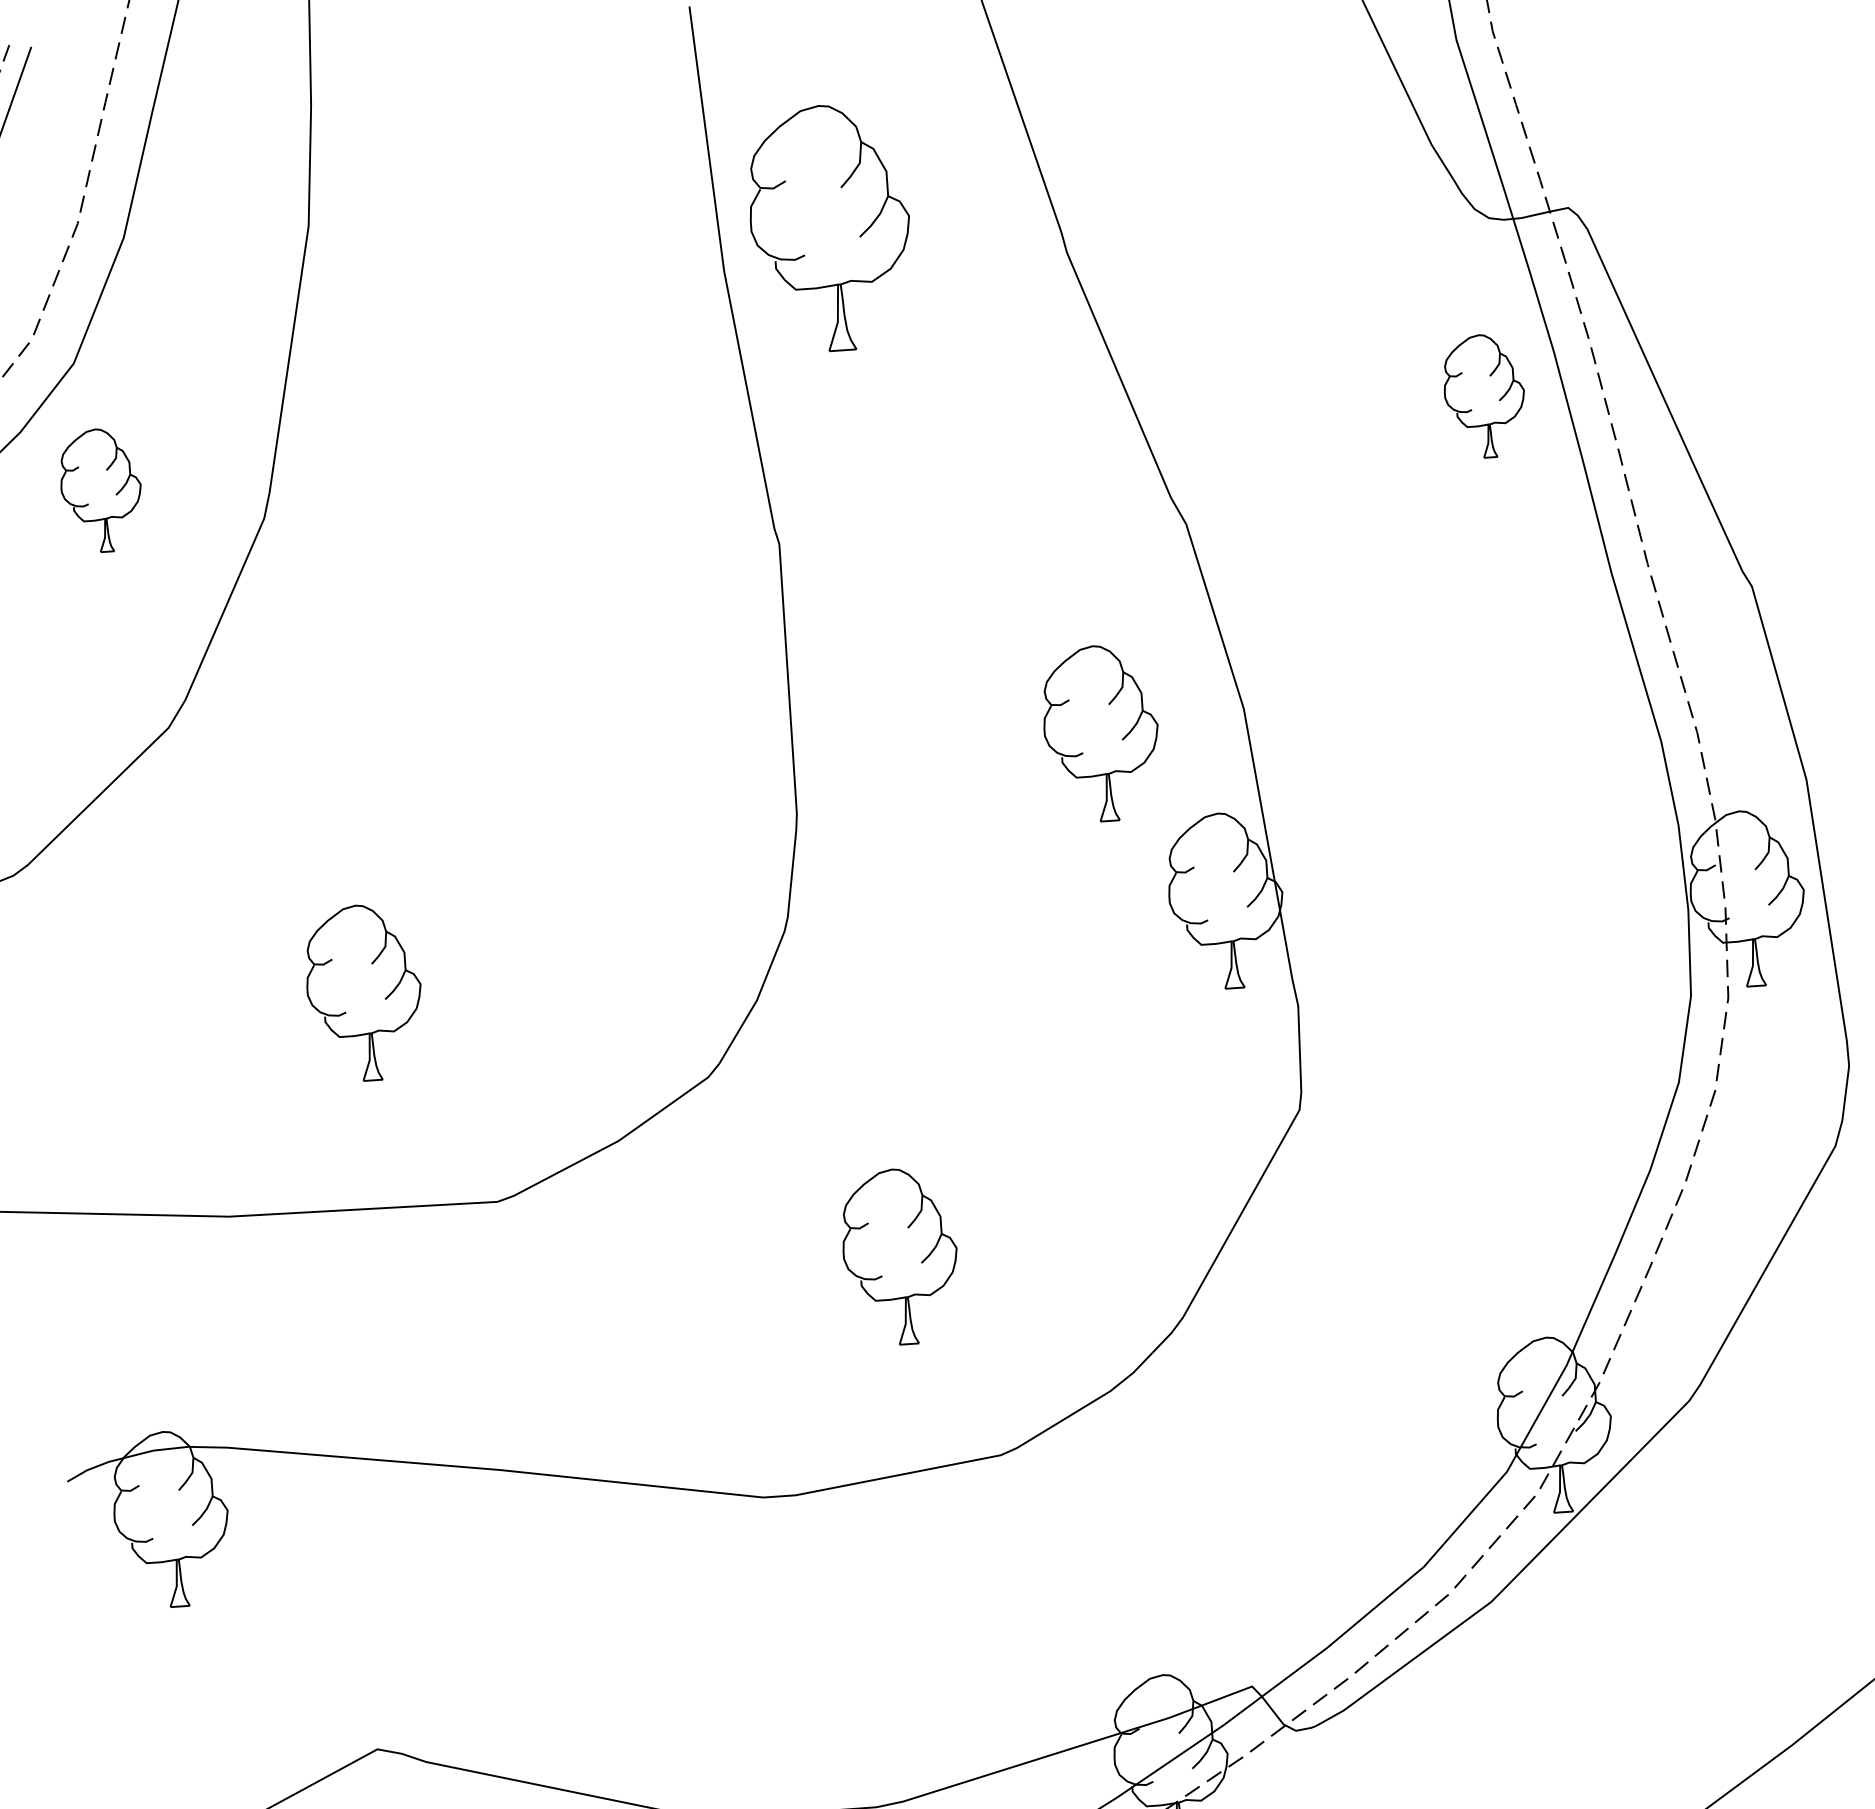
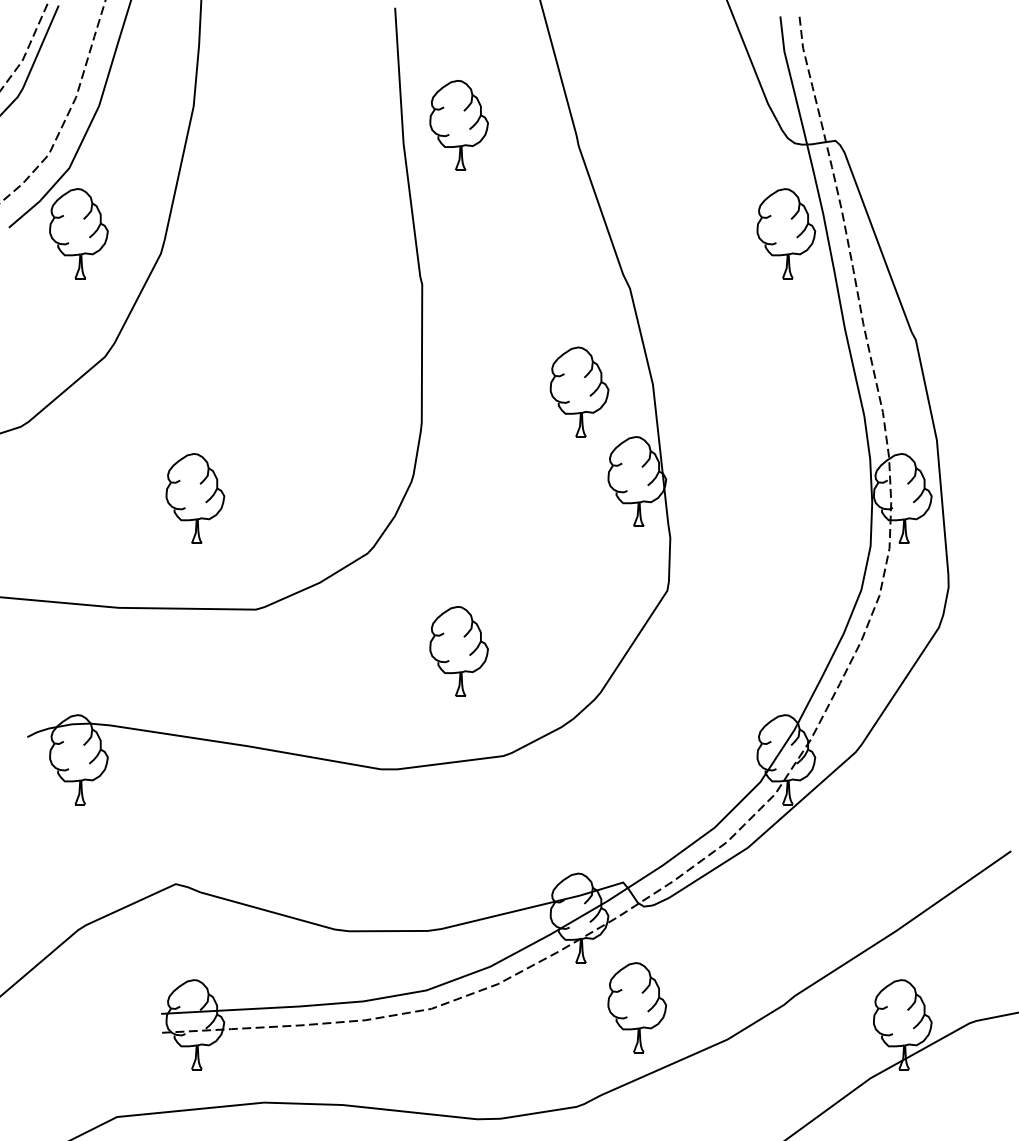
part: (829, 228) -> (458, 125), size x0.71
part: (1484, 395) -> (786, 233), size x1.43
part: (100, 489) -> (78, 233), size x1.43

